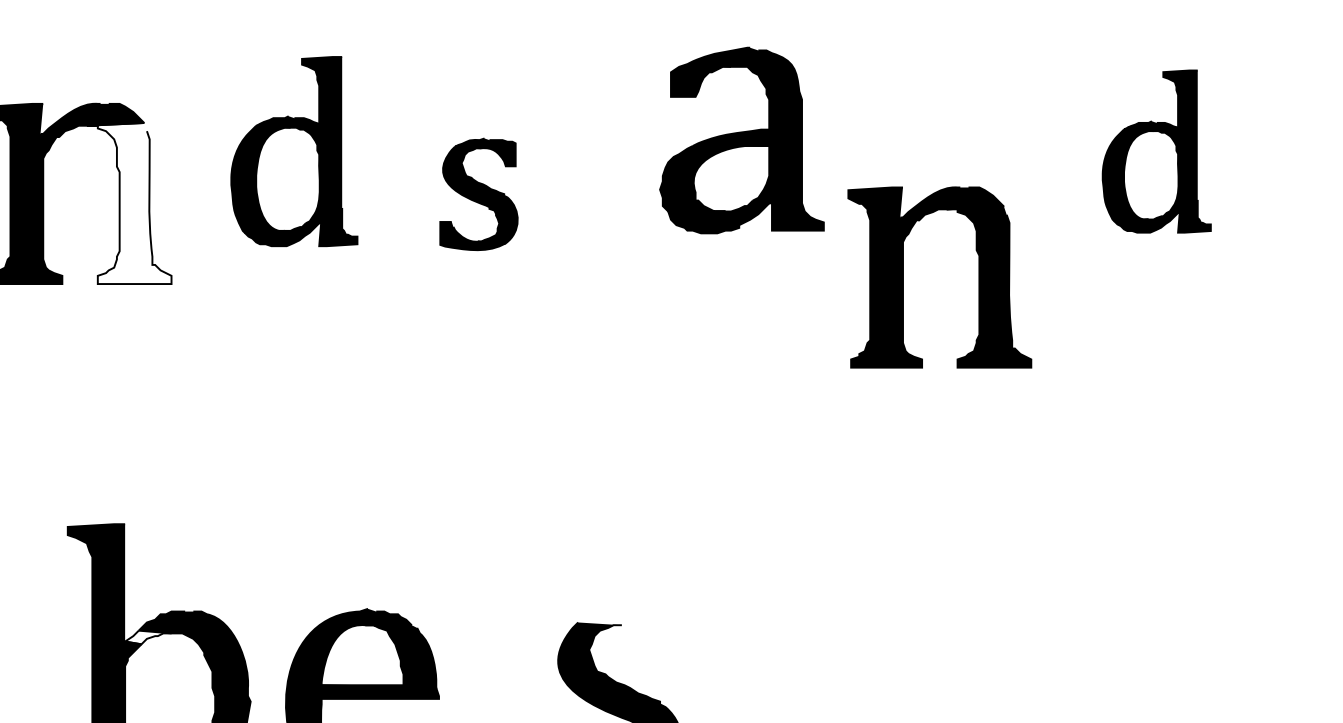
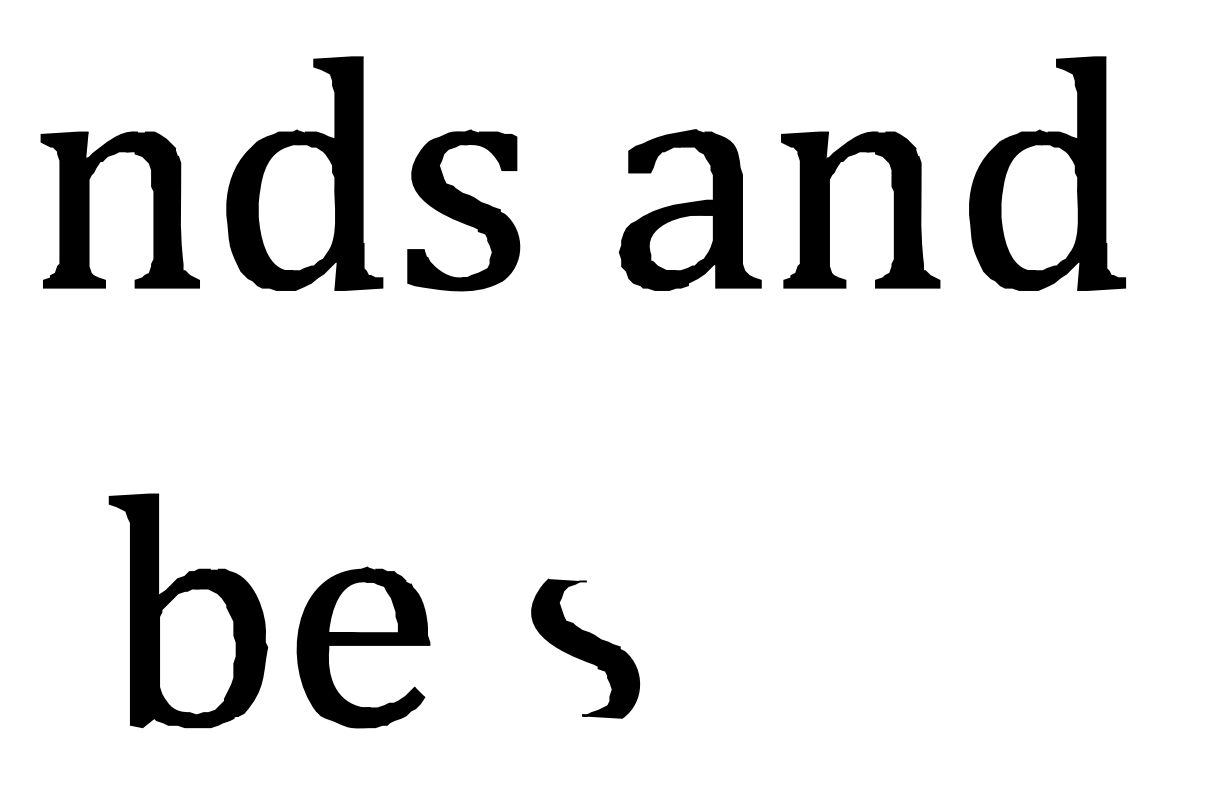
part: (741, 139) -> (689, 209), moved
part: (293, 151) -> (304, 173), size x1.43
part: (1156, 151) -> (1047, 173), size x1.67
part: (478, 194) -> (463, 210), size x1.67
fill: (129, 202) -> (162, 217), added
part: (903, 276) -> (829, 209), moved
fill: (148, 636) -> (179, 591), added

